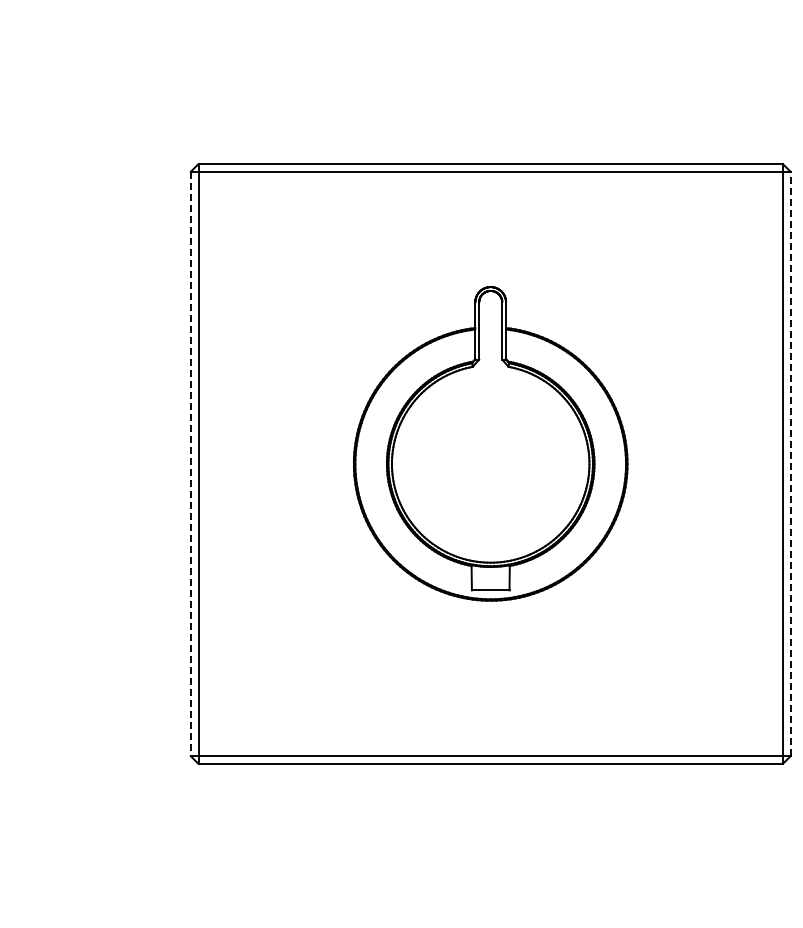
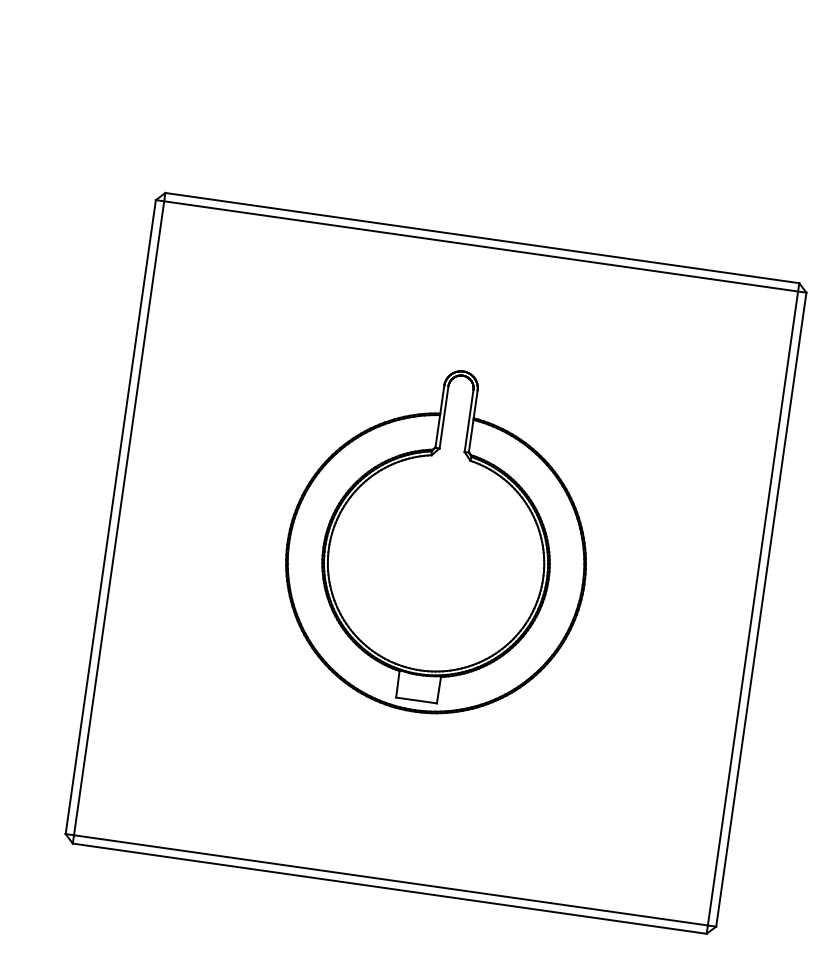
line: (790, 463) -> (761, 609), dashed -> solid
line: (190, 464) -> (110, 517), dashed -> solid

